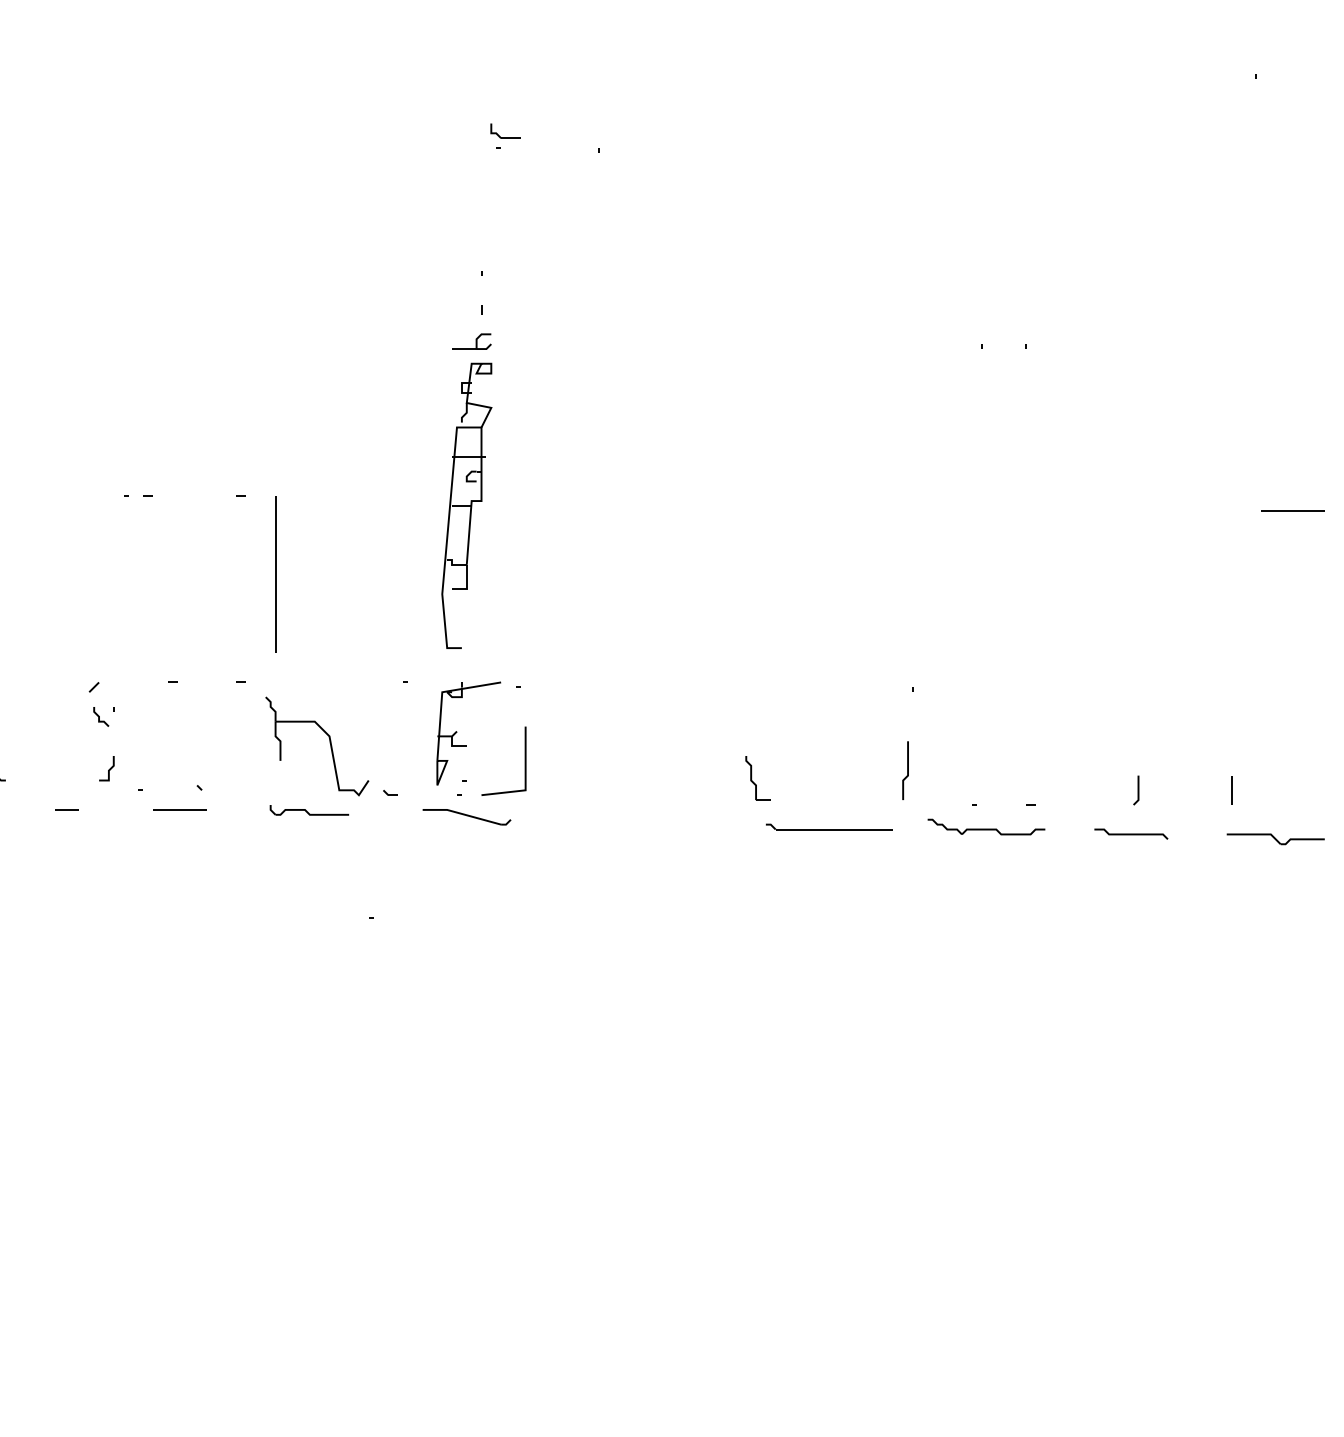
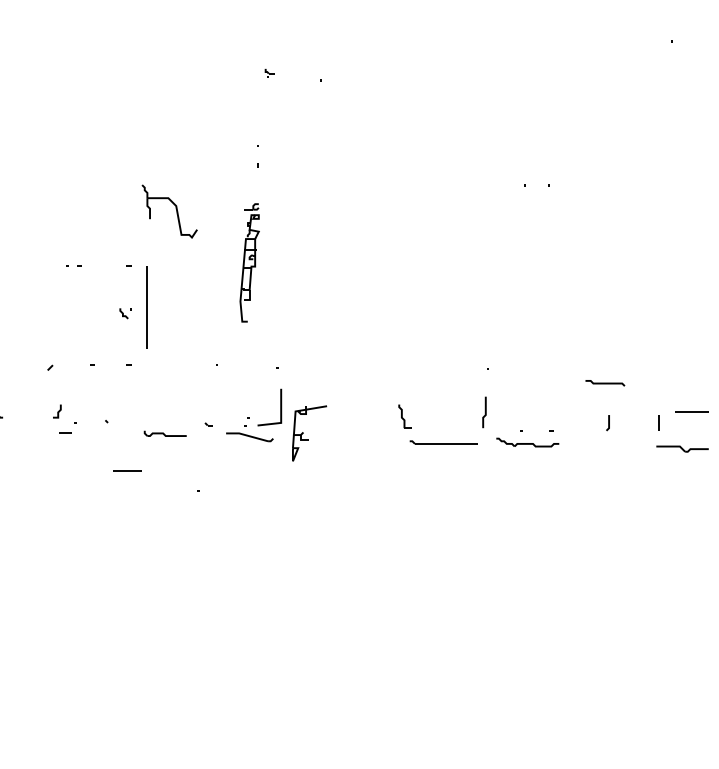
part: (503, 135) -> (269, 72), size x0.6
part: (466, 490) -> (249, 262), size x0.7
line: (1292, 509) -> (691, 411), moved
part: (103, 716) -> (125, 313), moved
part: (468, 733) -> (309, 433), moved
part: (328, 740) -> (175, 208), moved
line: (66, 808) -> (65, 432), moved
line: (180, 808) -> (127, 470), moved
line: (1131, 834) -> (605, 383), moved

